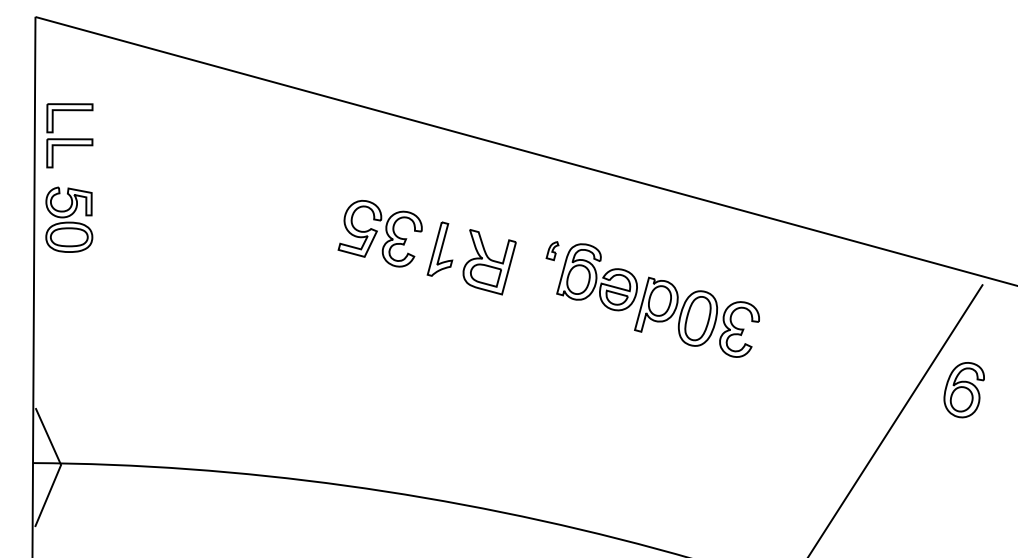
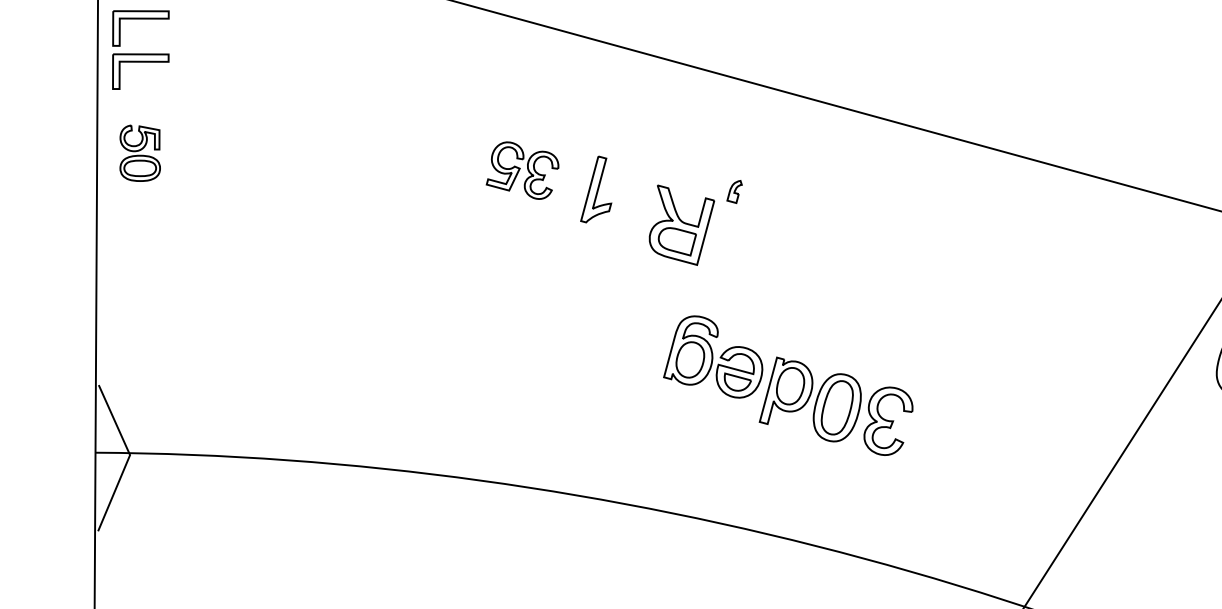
part: (69, 219) -> (140, 153), size x0.7
part: (379, 233) -> (521, 170), size x0.7
part: (489, 262) -> (681, 225), moved
part: (657, 300) -> (787, 385), moved

